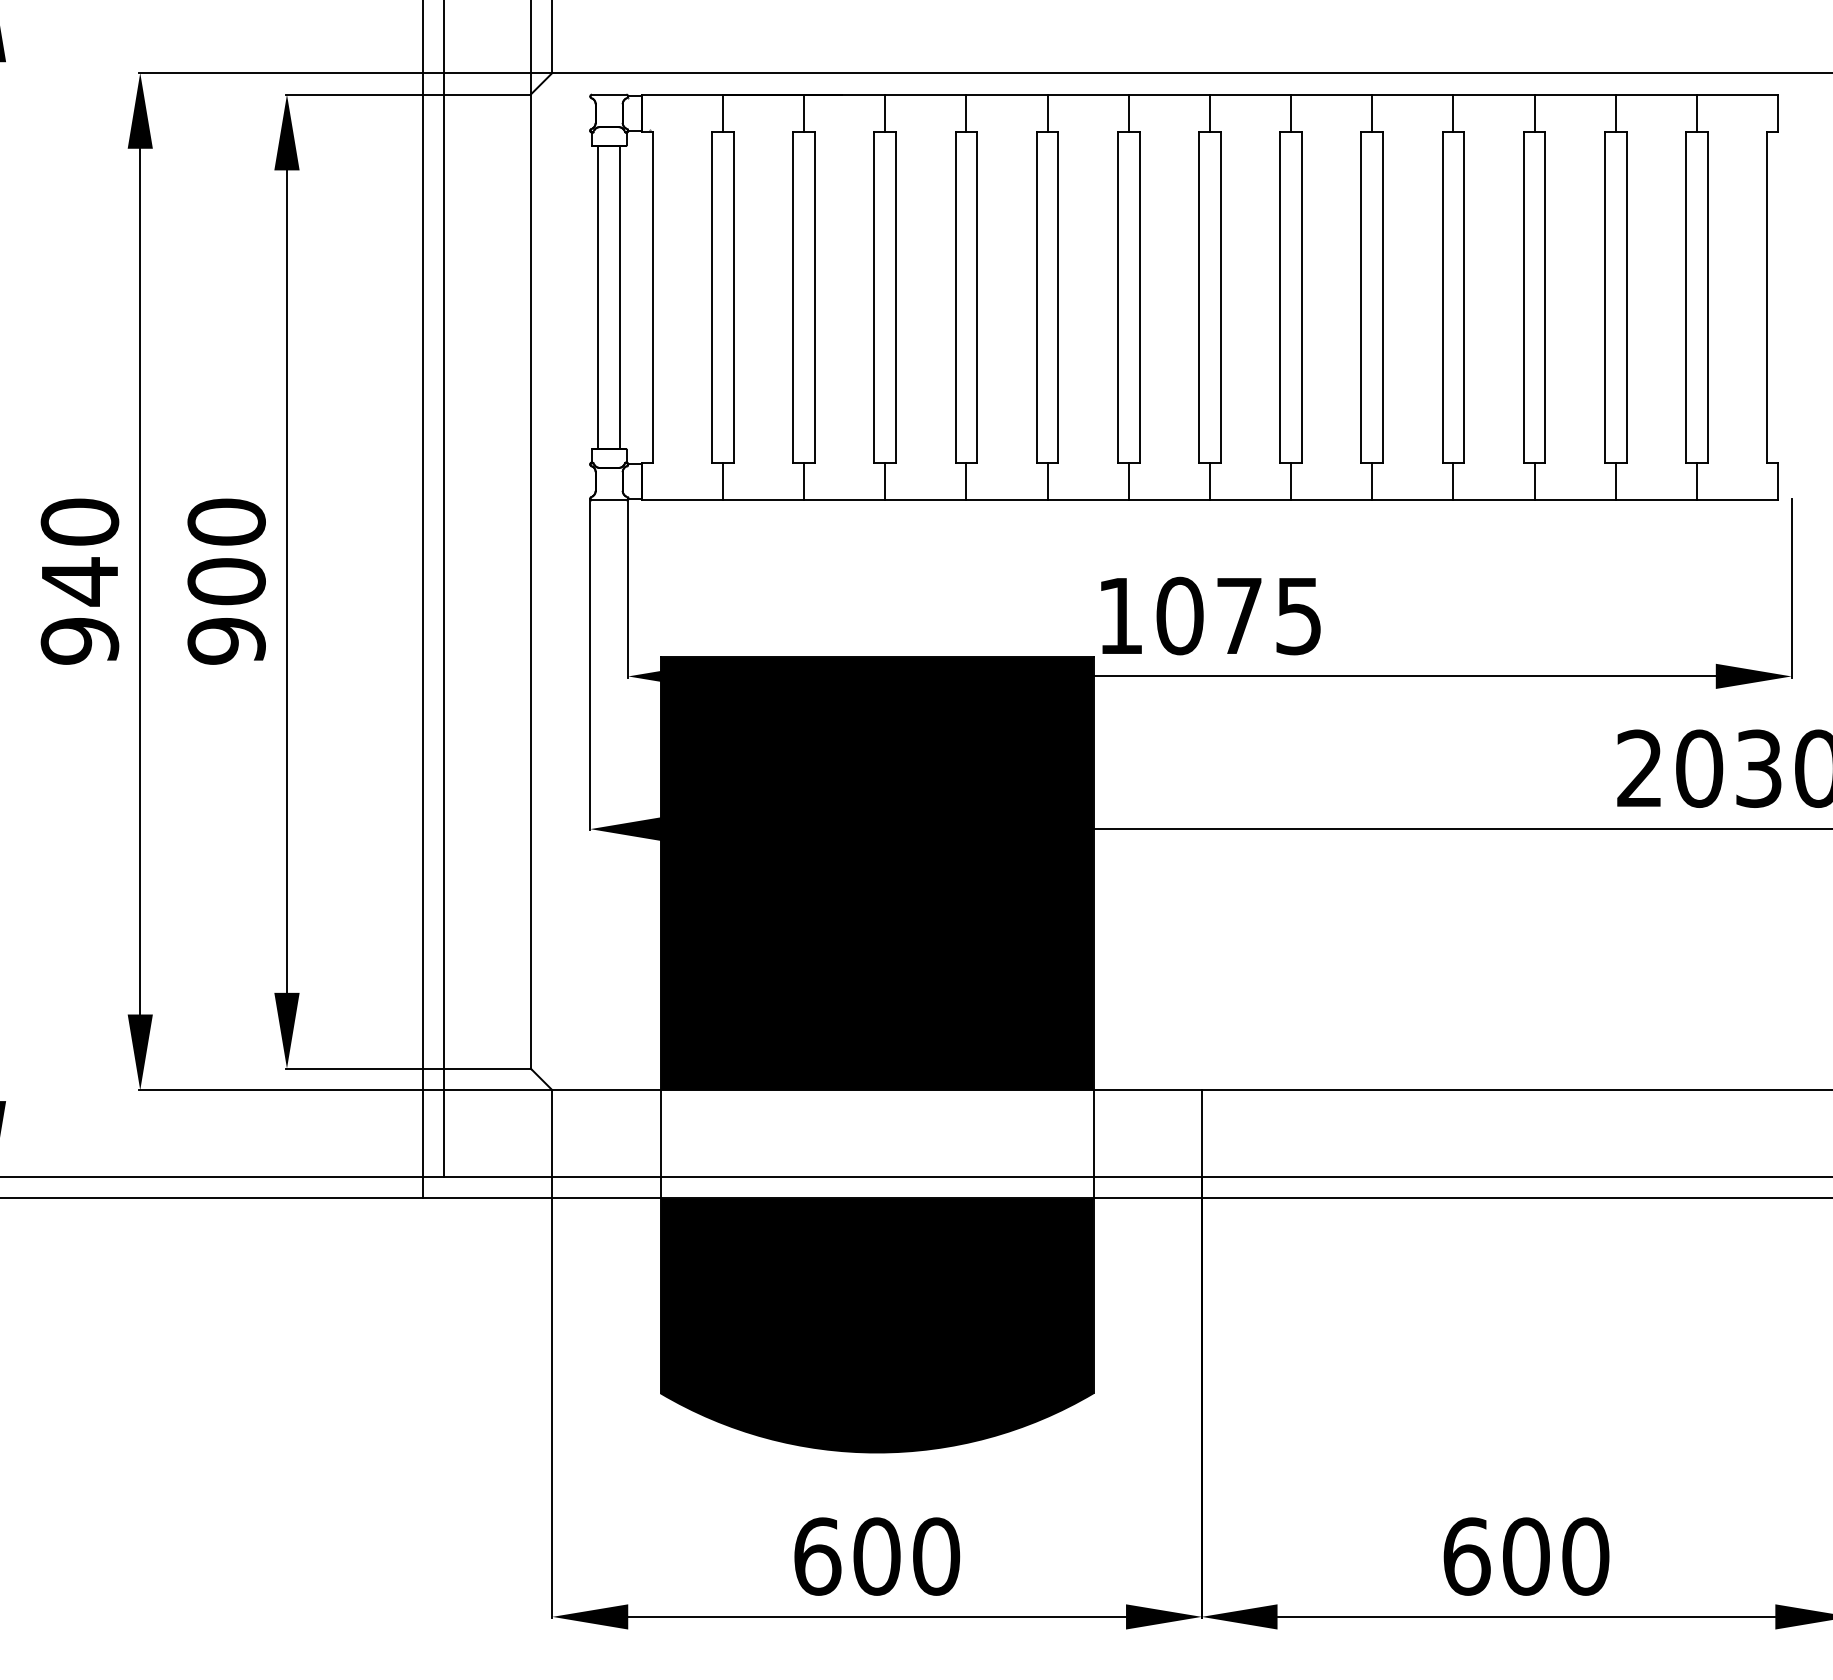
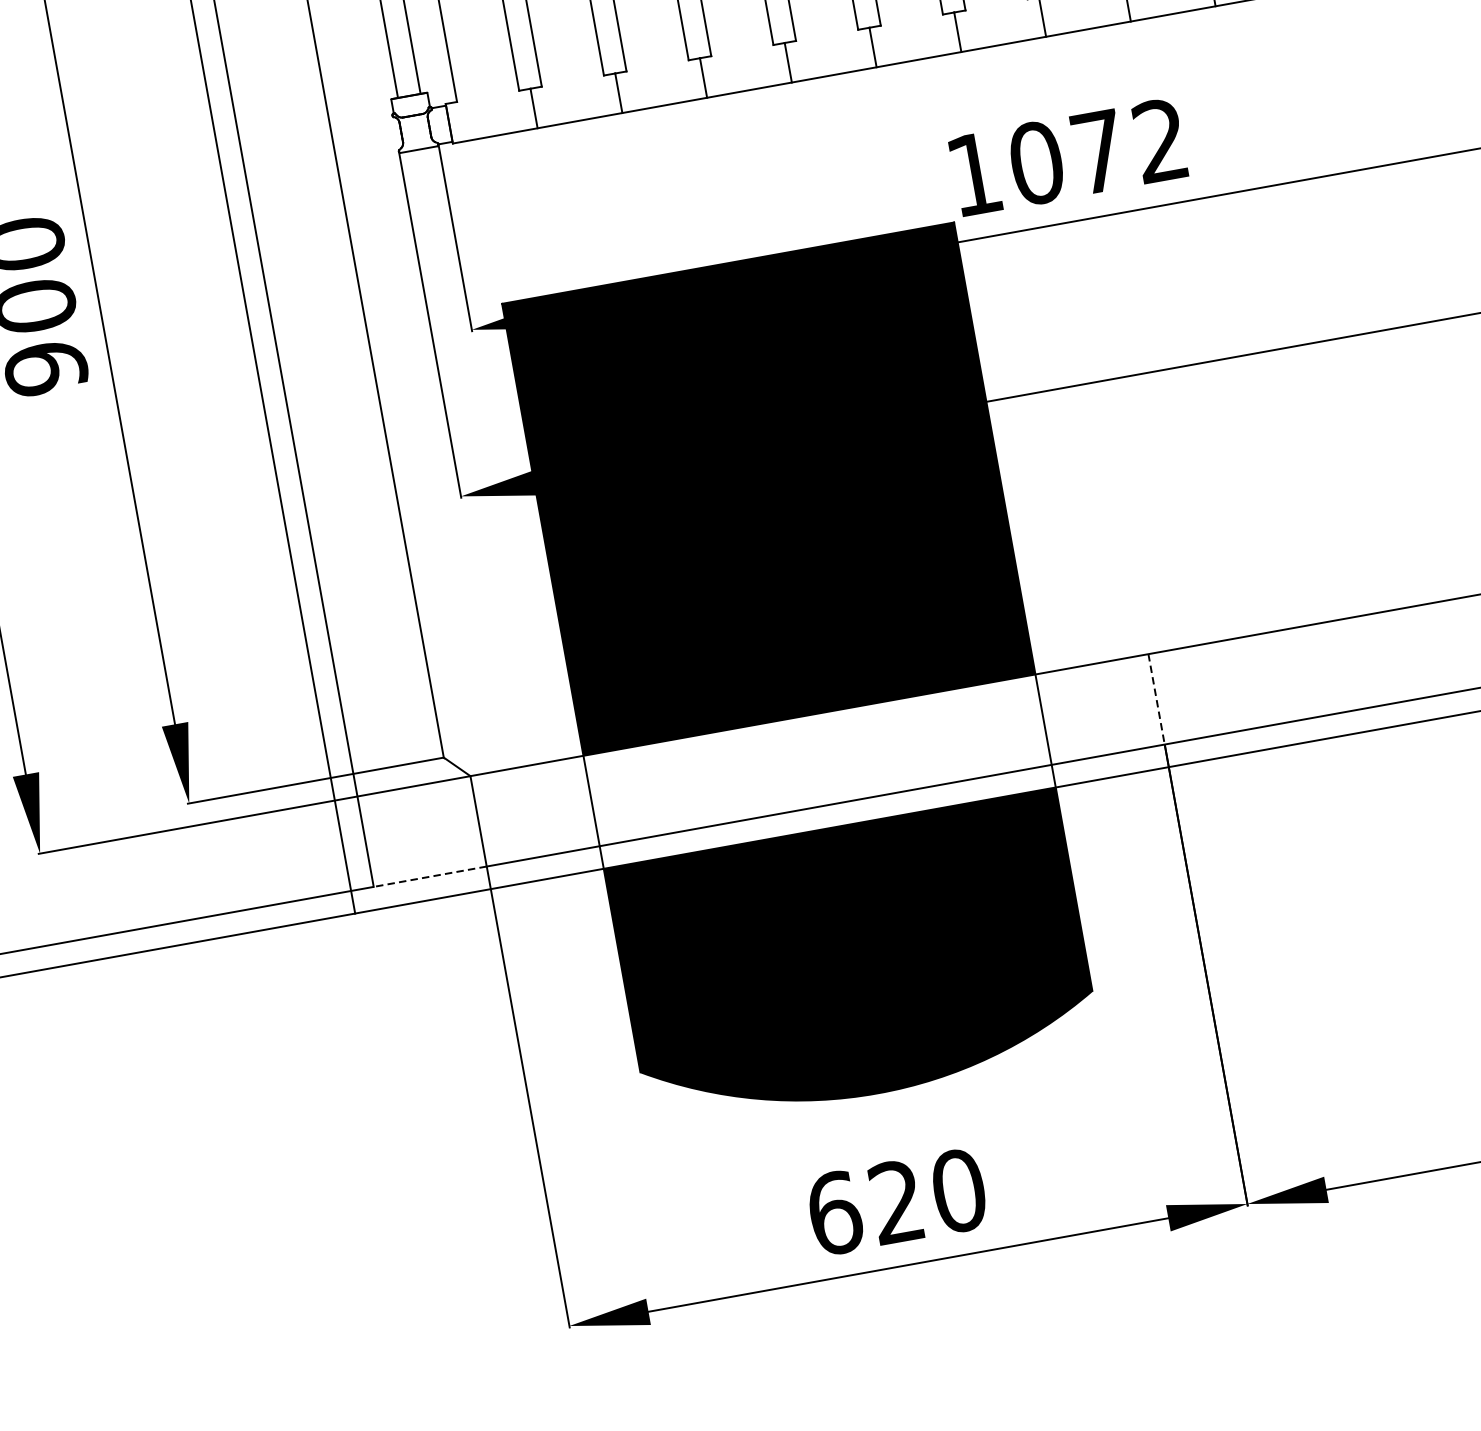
text: (1298, 615) -> (1160, 140), 1075 -> 1072
line: (1201, 1134) -> (1156, 700), solid -> dashed
line: (497, 1176) -> (429, 876), solid -> dashed
text: (876, 1556) -> (896, 1202), 600 -> 620

